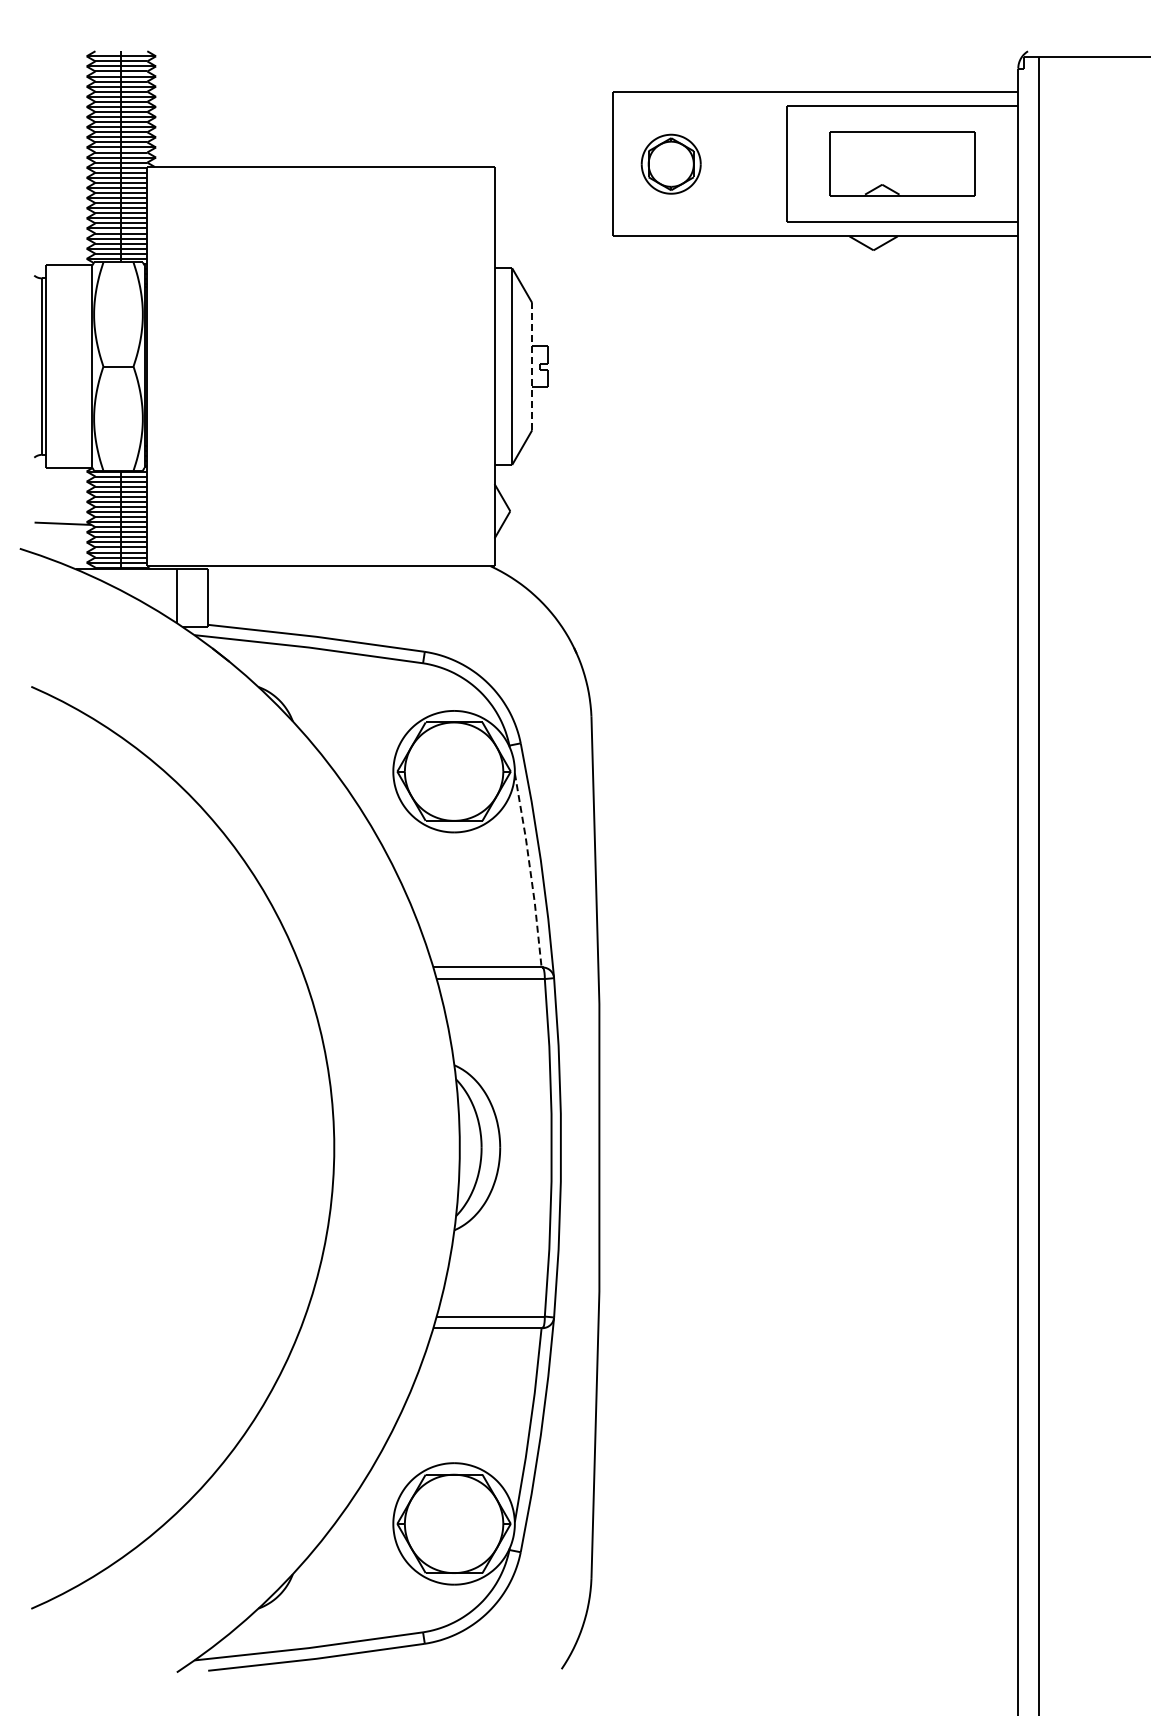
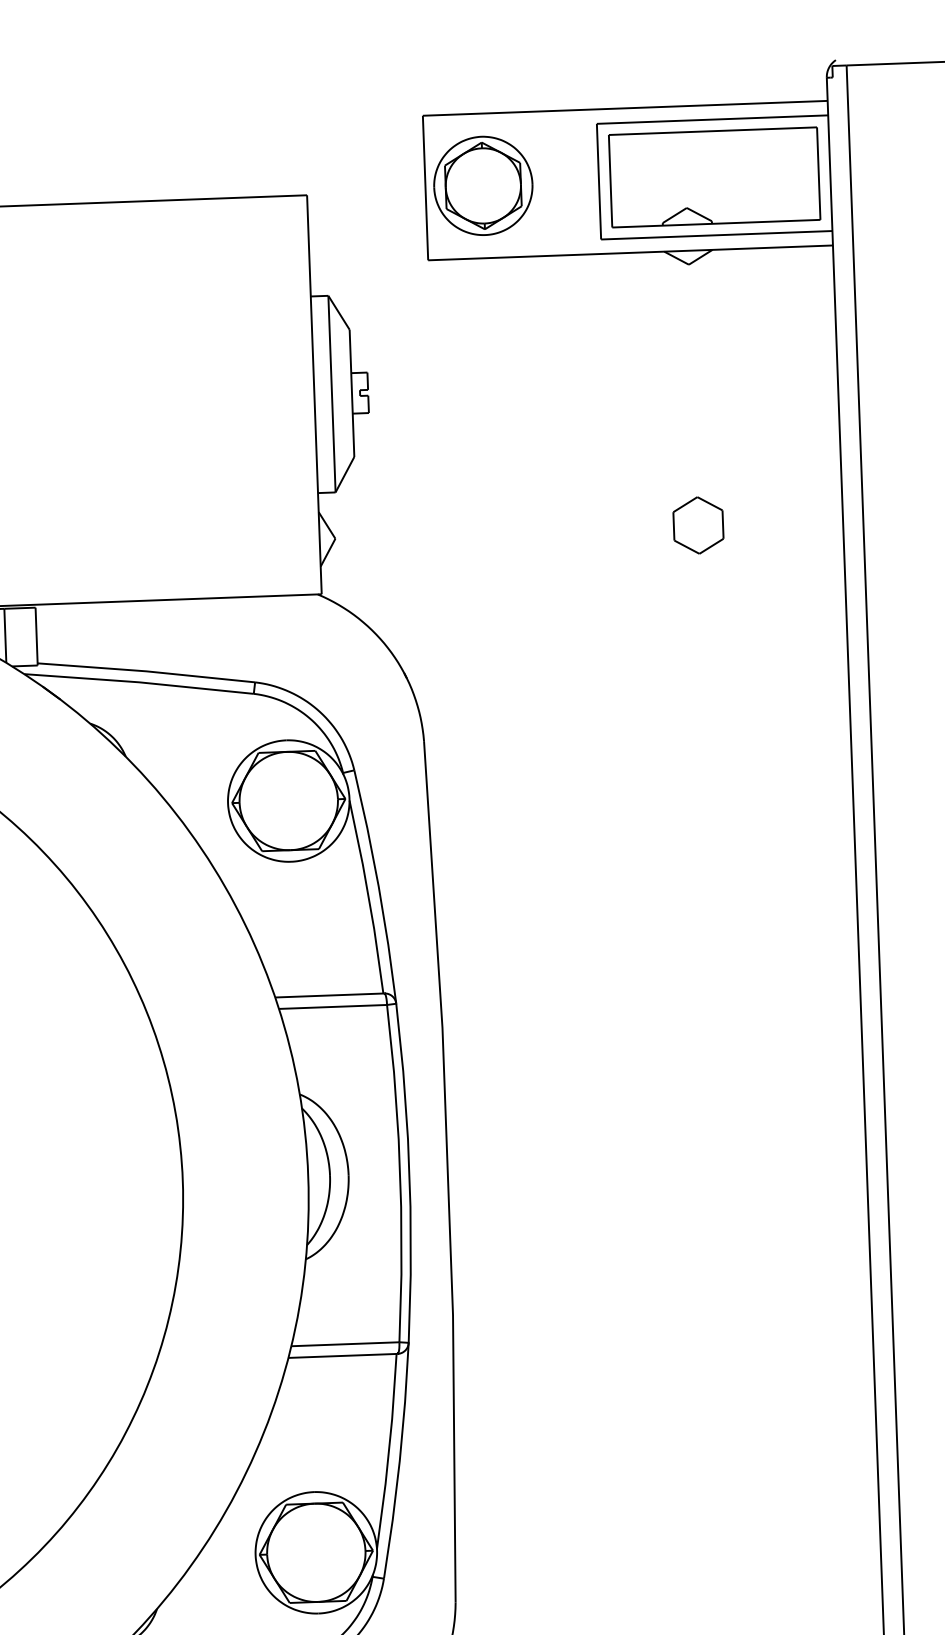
part: (902, 163) -> (714, 176), size x1.43
part: (671, 164) -> (483, 186), size x1.67
line: (532, 366) -> (352, 393), dashed -> solid
part: (873, 511) -> (698, 525), added
line: (530, 870) -> (368, 897), dashed -> solid

